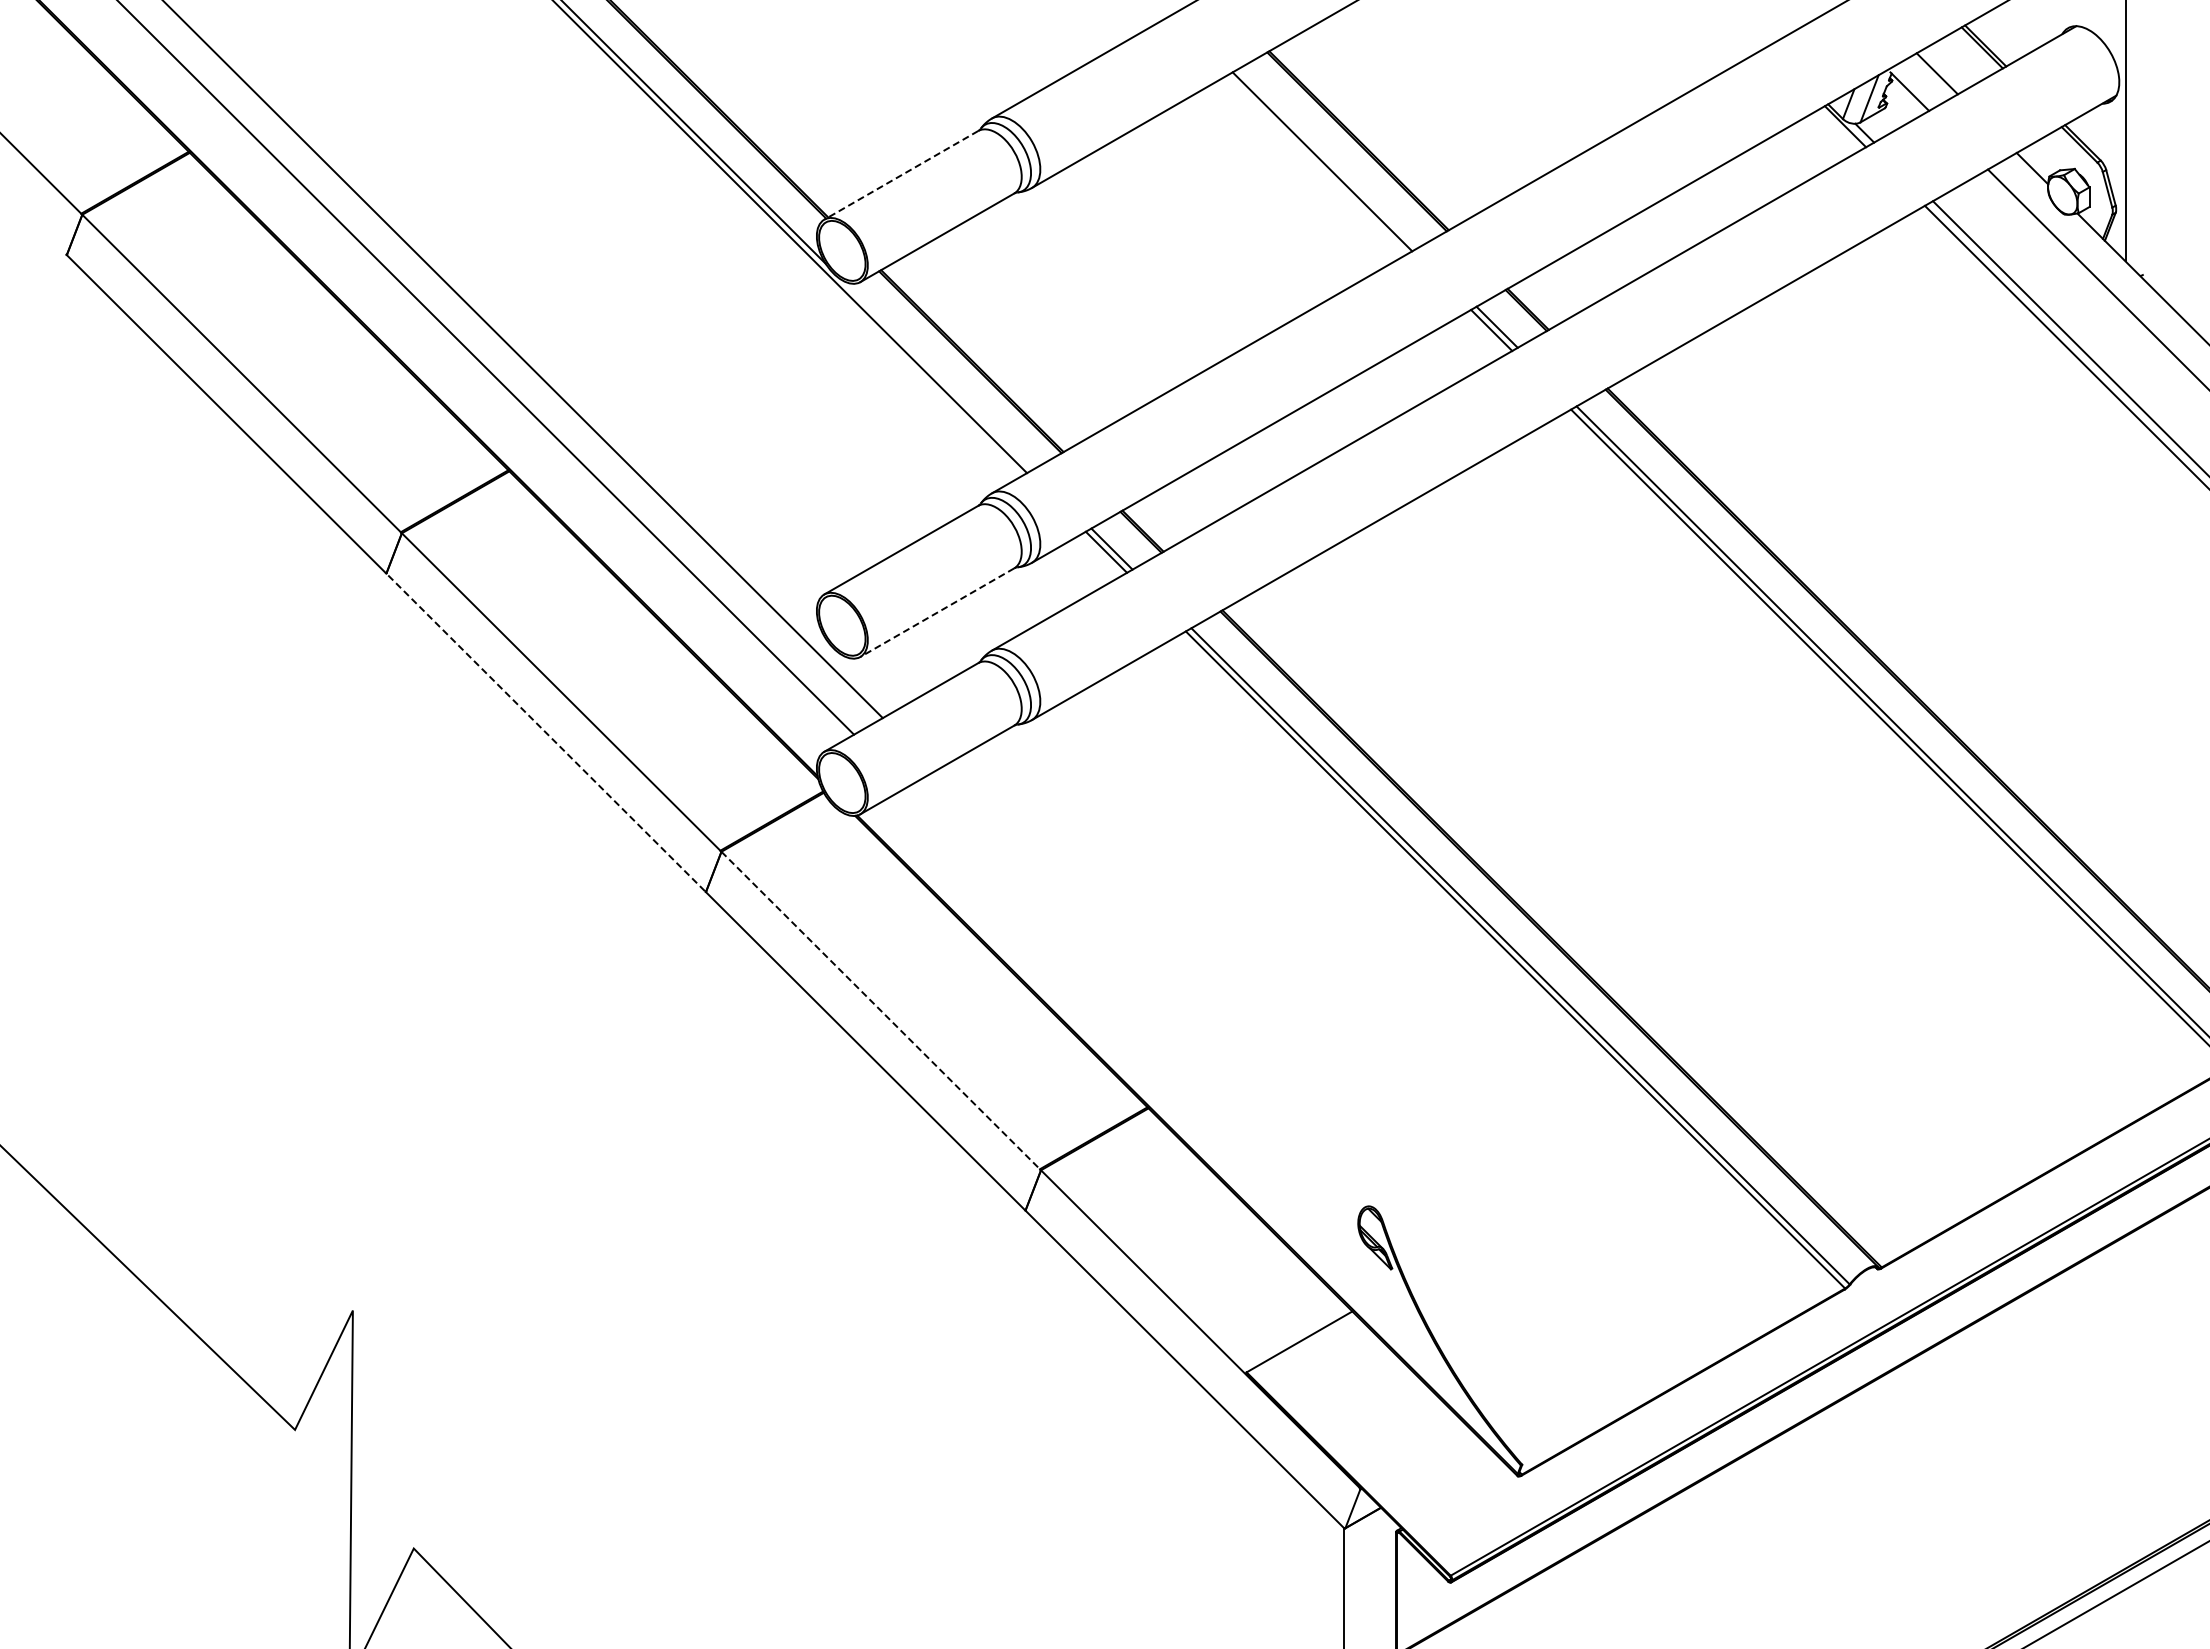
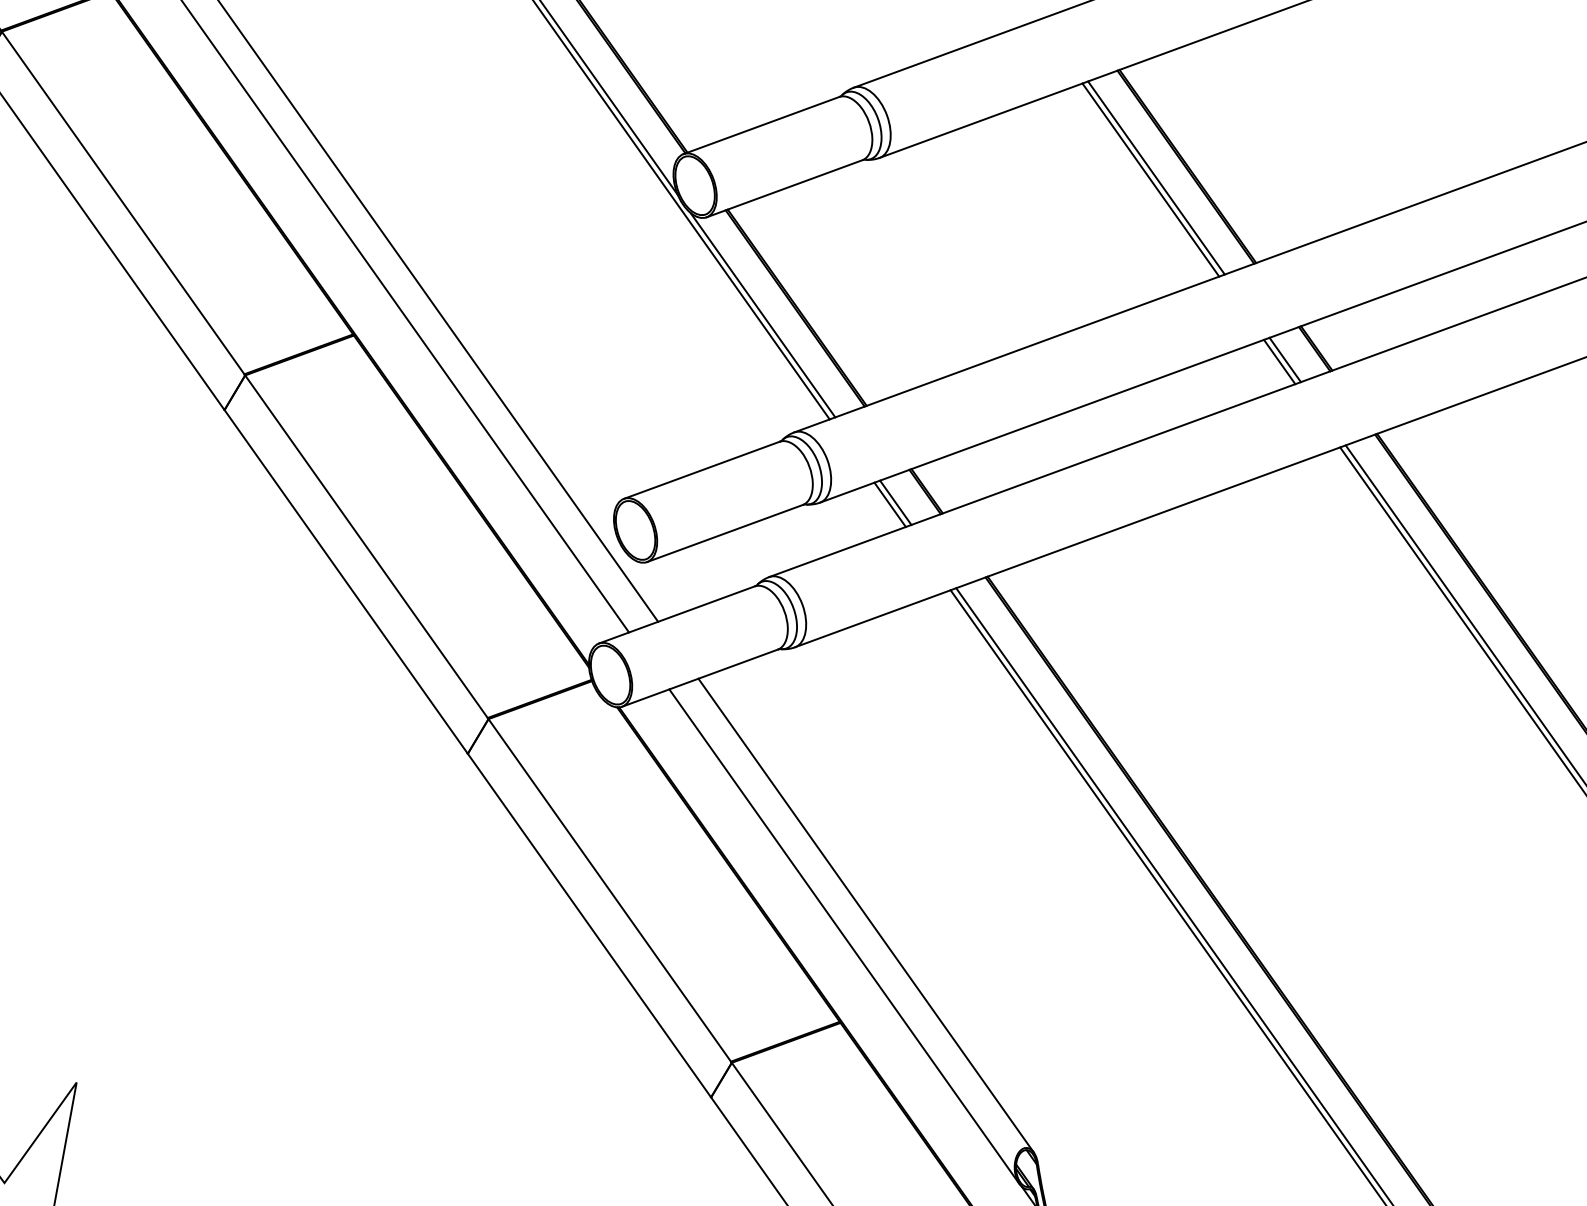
line: (1327, 158) -> (1156, 177), added
line: (901, 175) -> (761, 125), dashed -> solid
line: (937, 374) -> (763, 314), added
line: (937, 612) -> (725, 533), dashed -> solid
line: (545, 732) -> (345, 581), dashed -> solid
line: (1155, 989) -> (865, 914), added
line: (880, 1010) -> (609, 890), dashed -> solid
line: (1136, 1016) -> (844, 936), added

